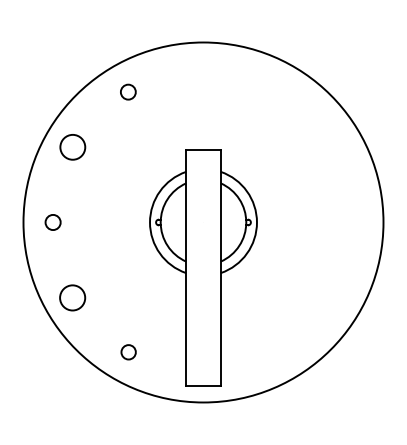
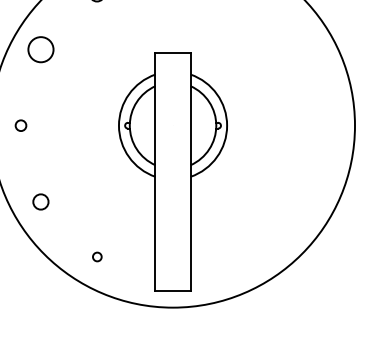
circle: (52, 222) -> (20, 125), size x0.7
circle: (72, 297) -> (40, 201), size x0.6
circle: (128, 352) -> (97, 257), size x0.6

